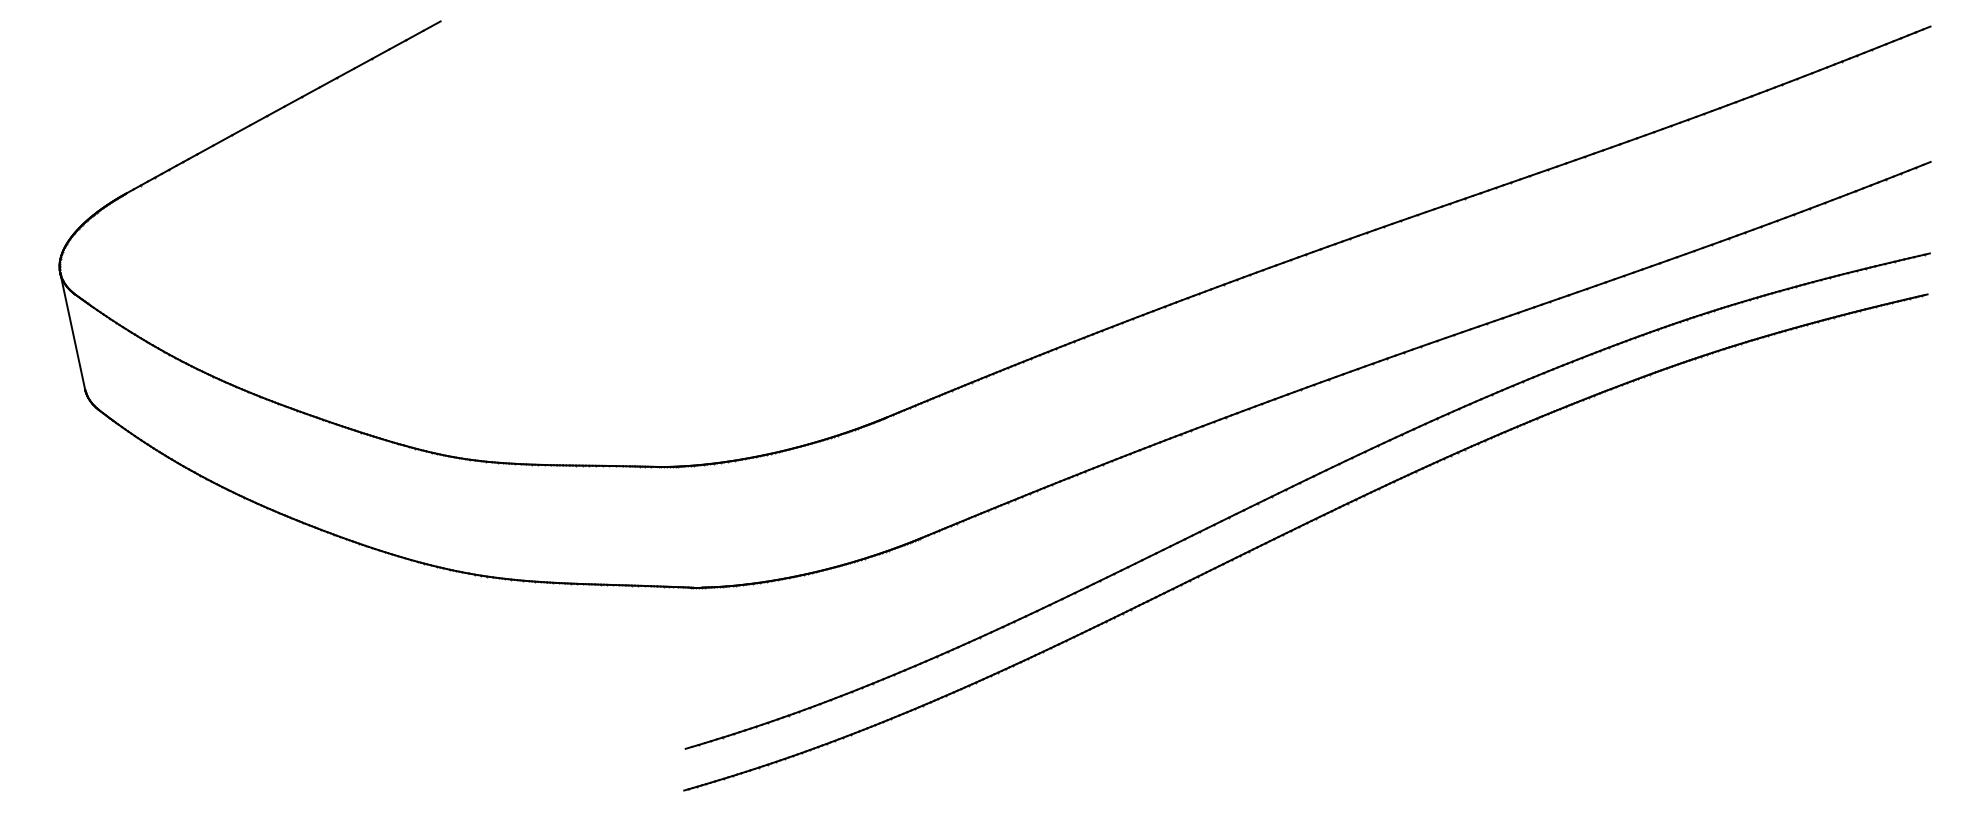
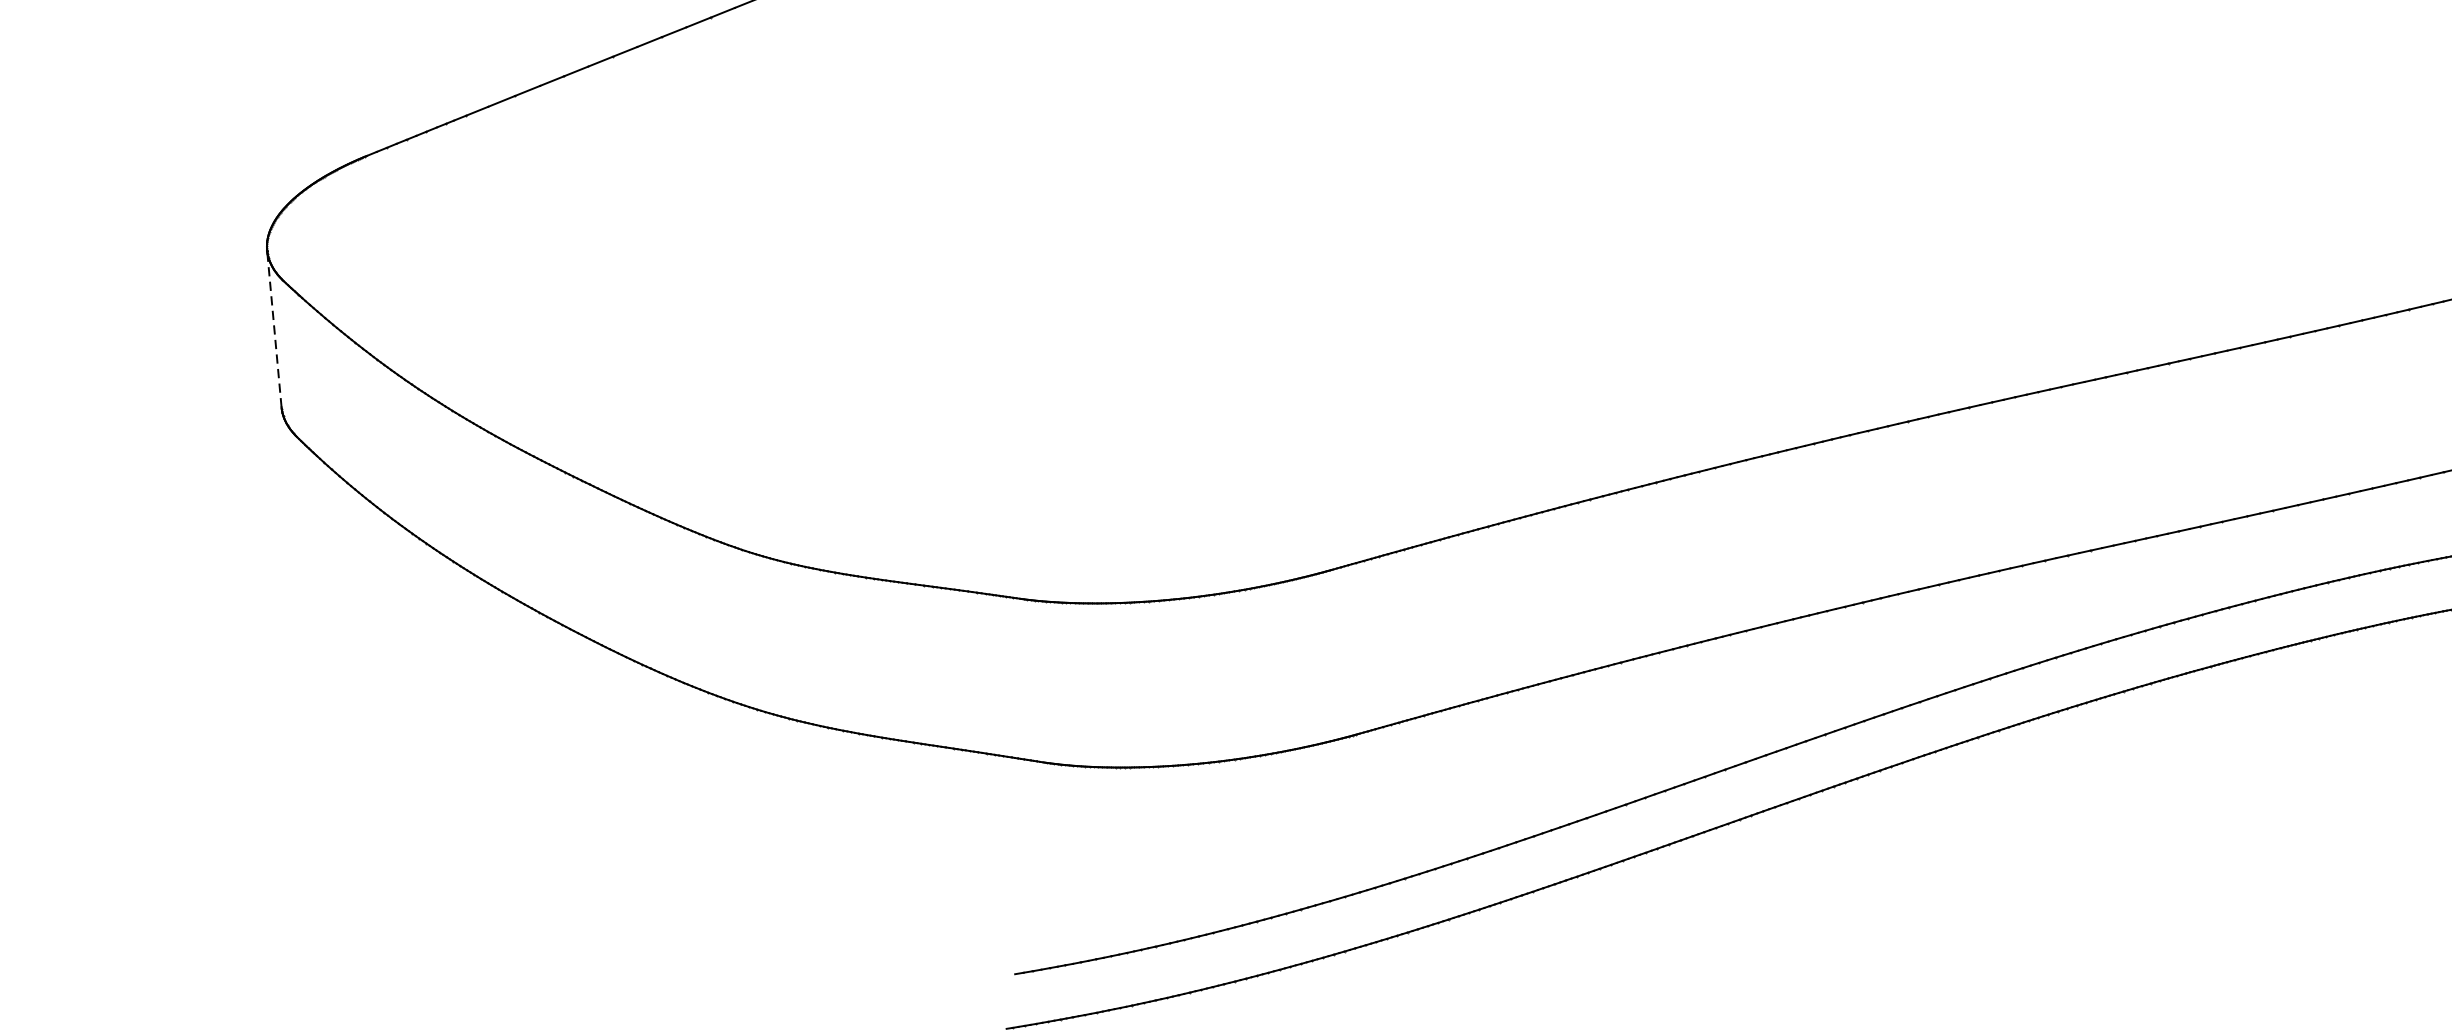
line: (72, 331) -> (274, 329), solid -> dashed

